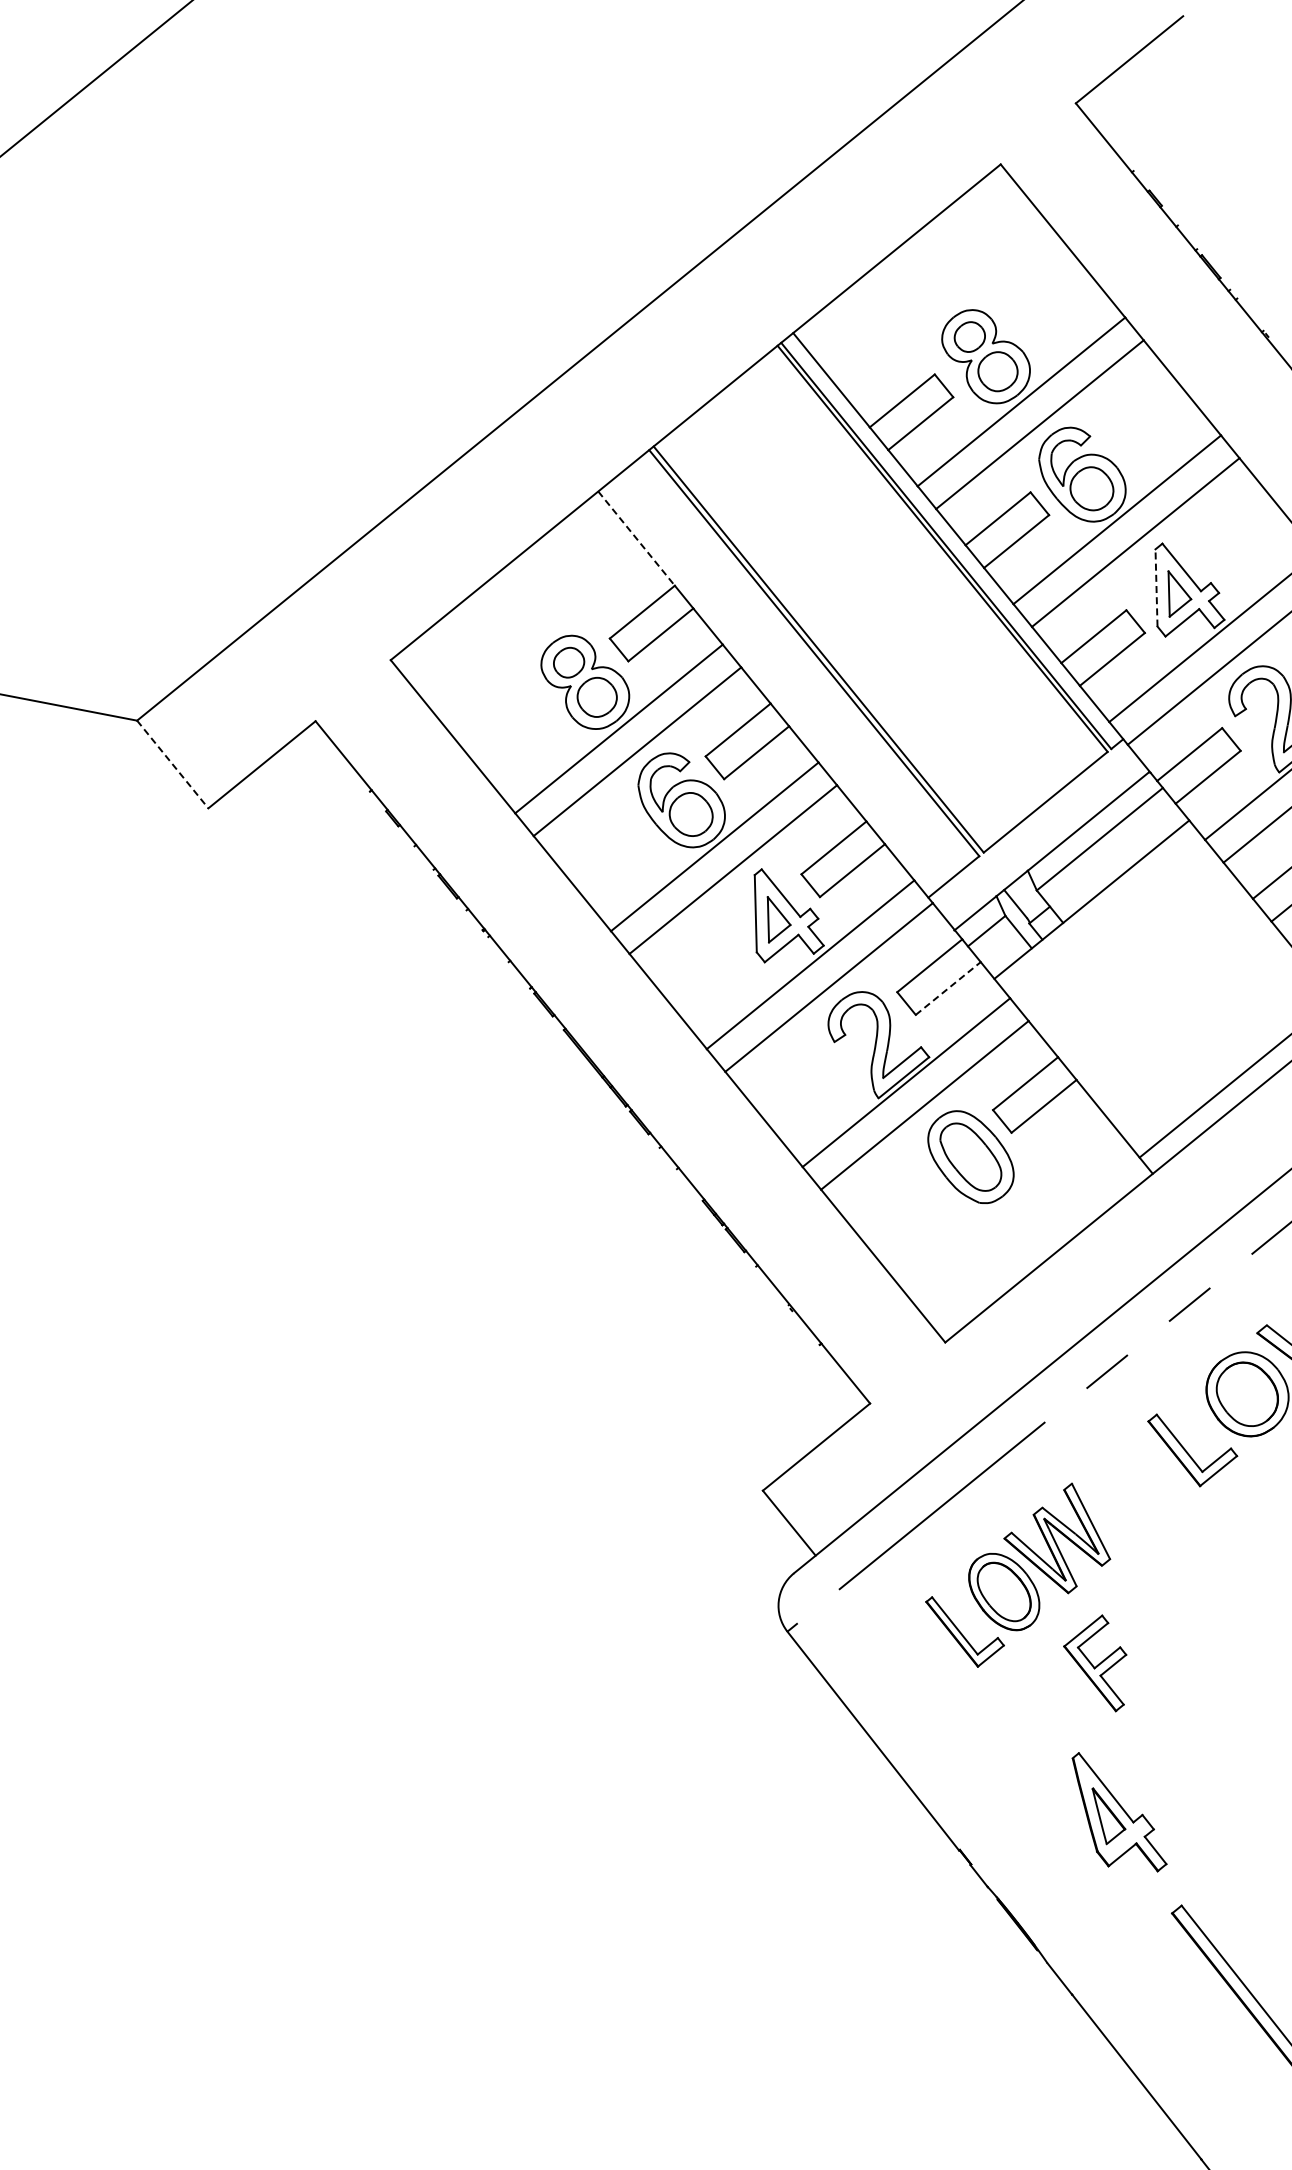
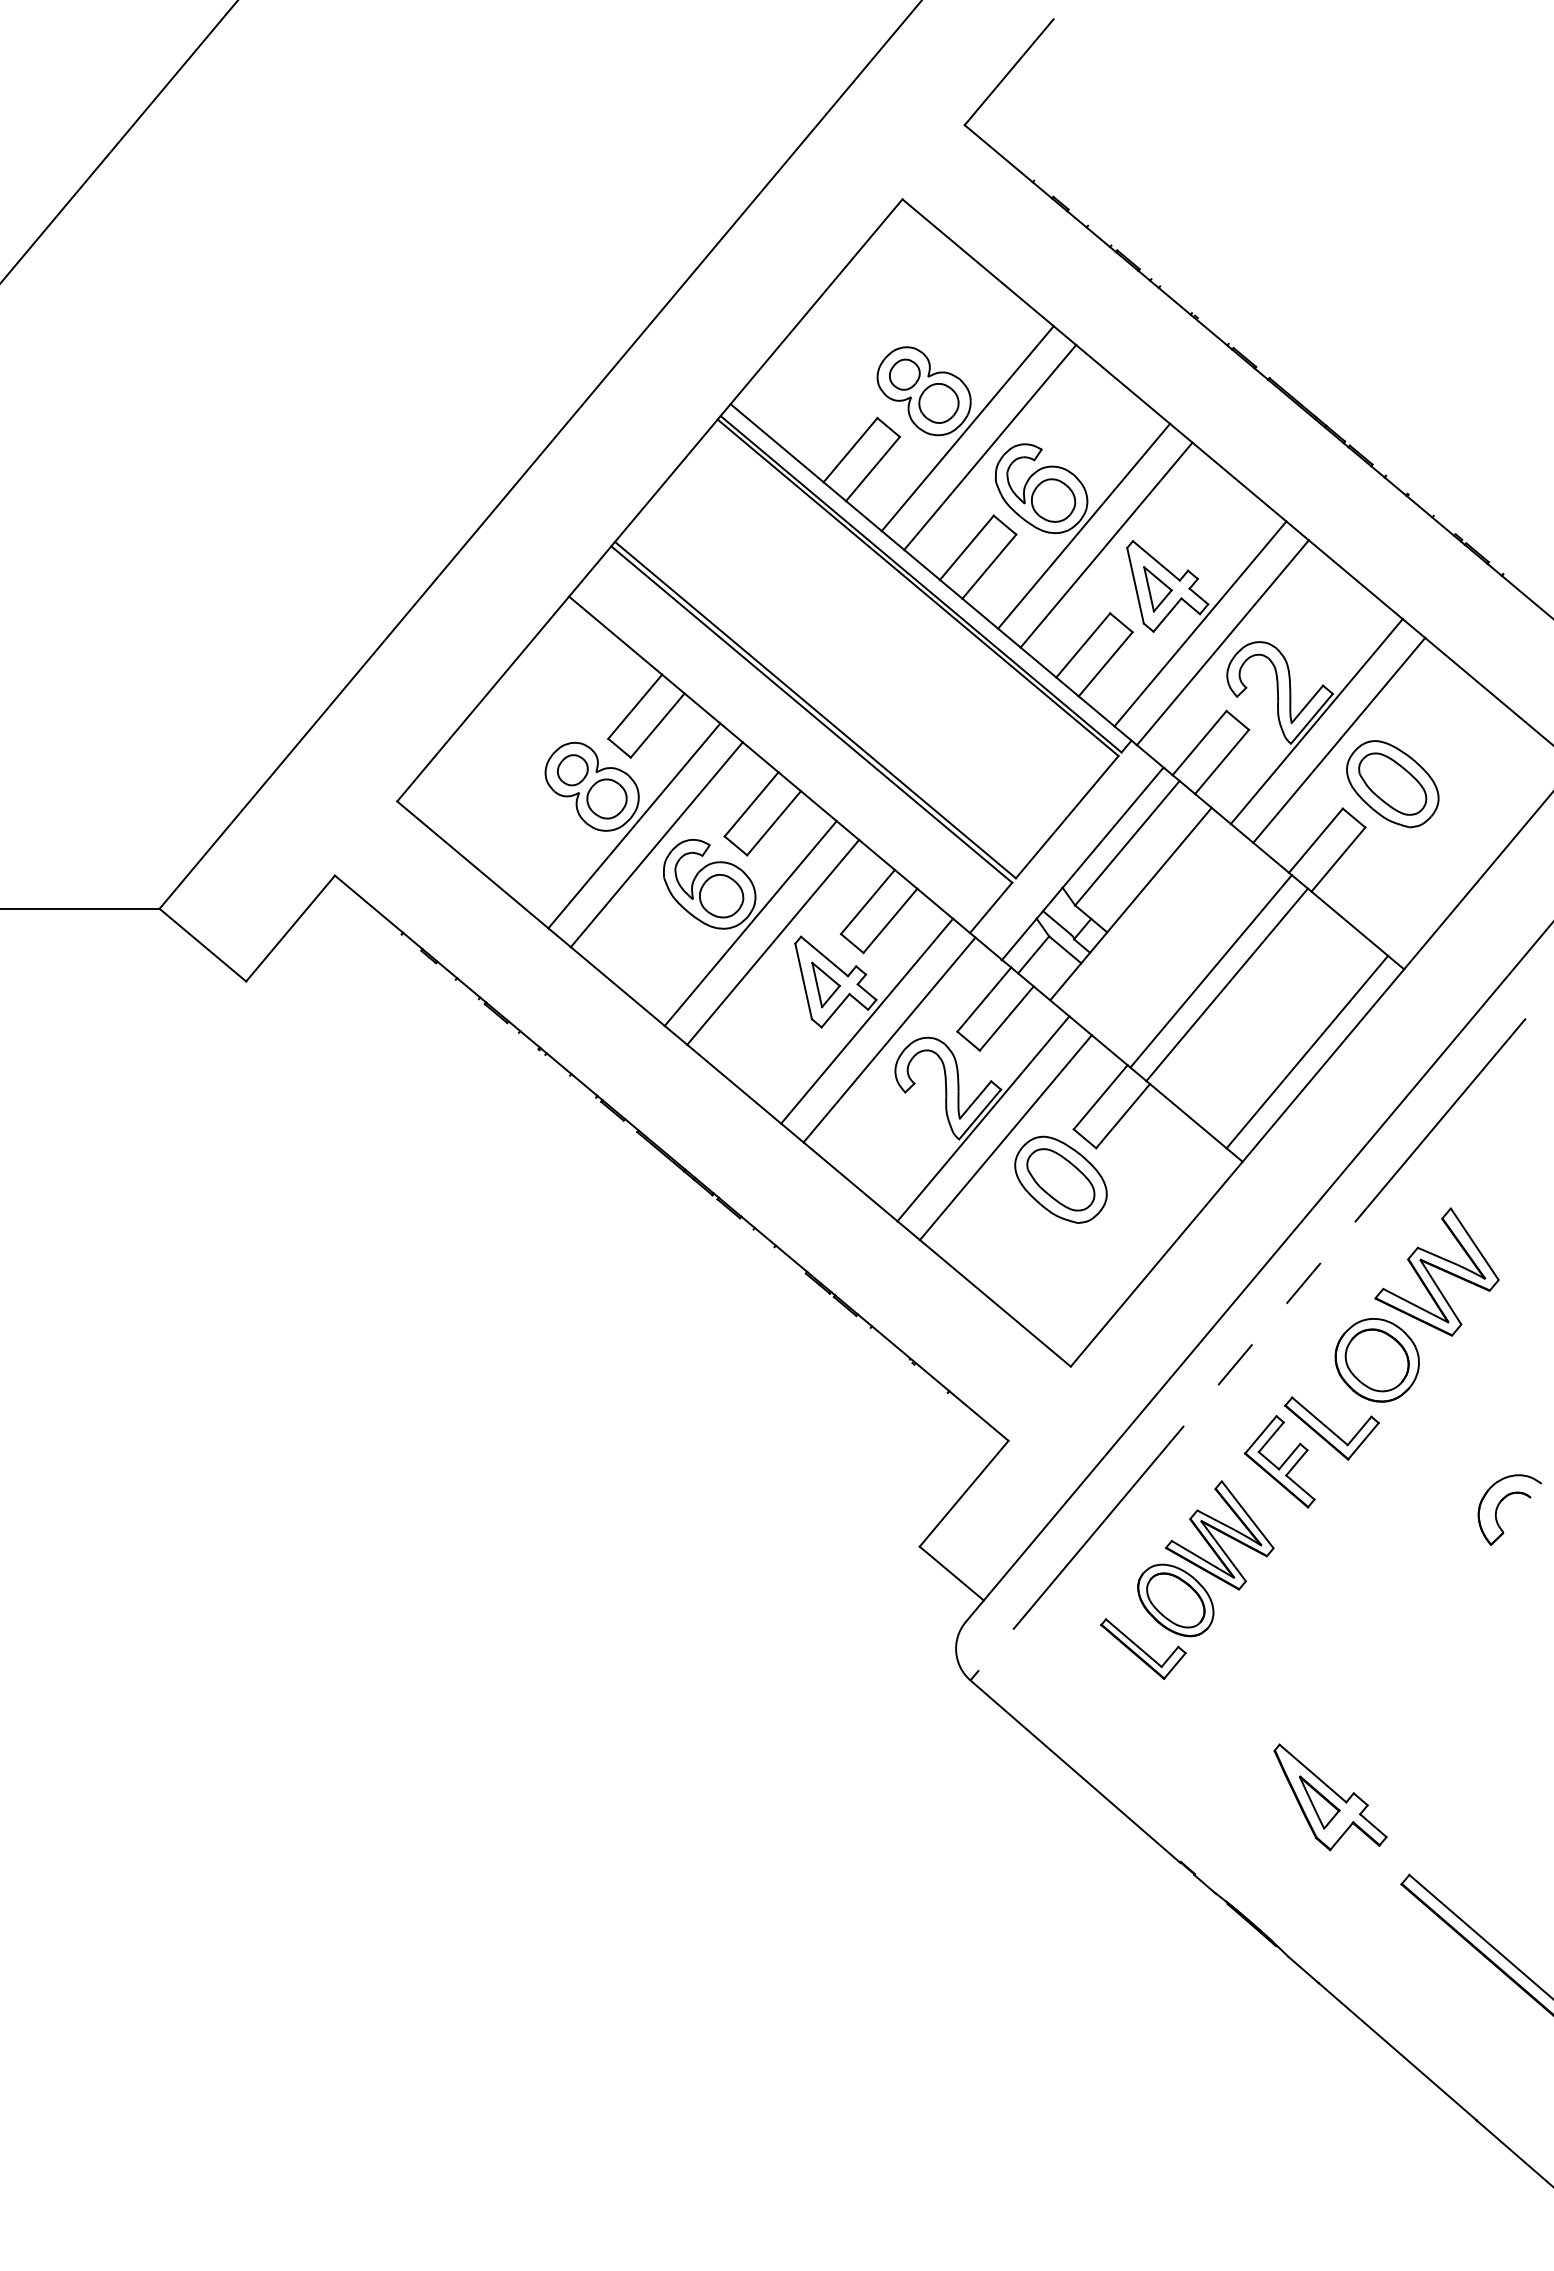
line: (636, 538) -> (615, 635), dashed -> solid
line: (1156, 587) -> (1135, 585), dashed -> solid
line: (172, 764) -> (202, 945), dashed -> solid
line: (1157, 980) -> (1210, 971), added
line: (947, 988) -> (1006, 1018), dashed -> solid
line: (1170, 996) -> (1226, 984), added
part: (1096, 1660) -> (1279, 1461), moved

